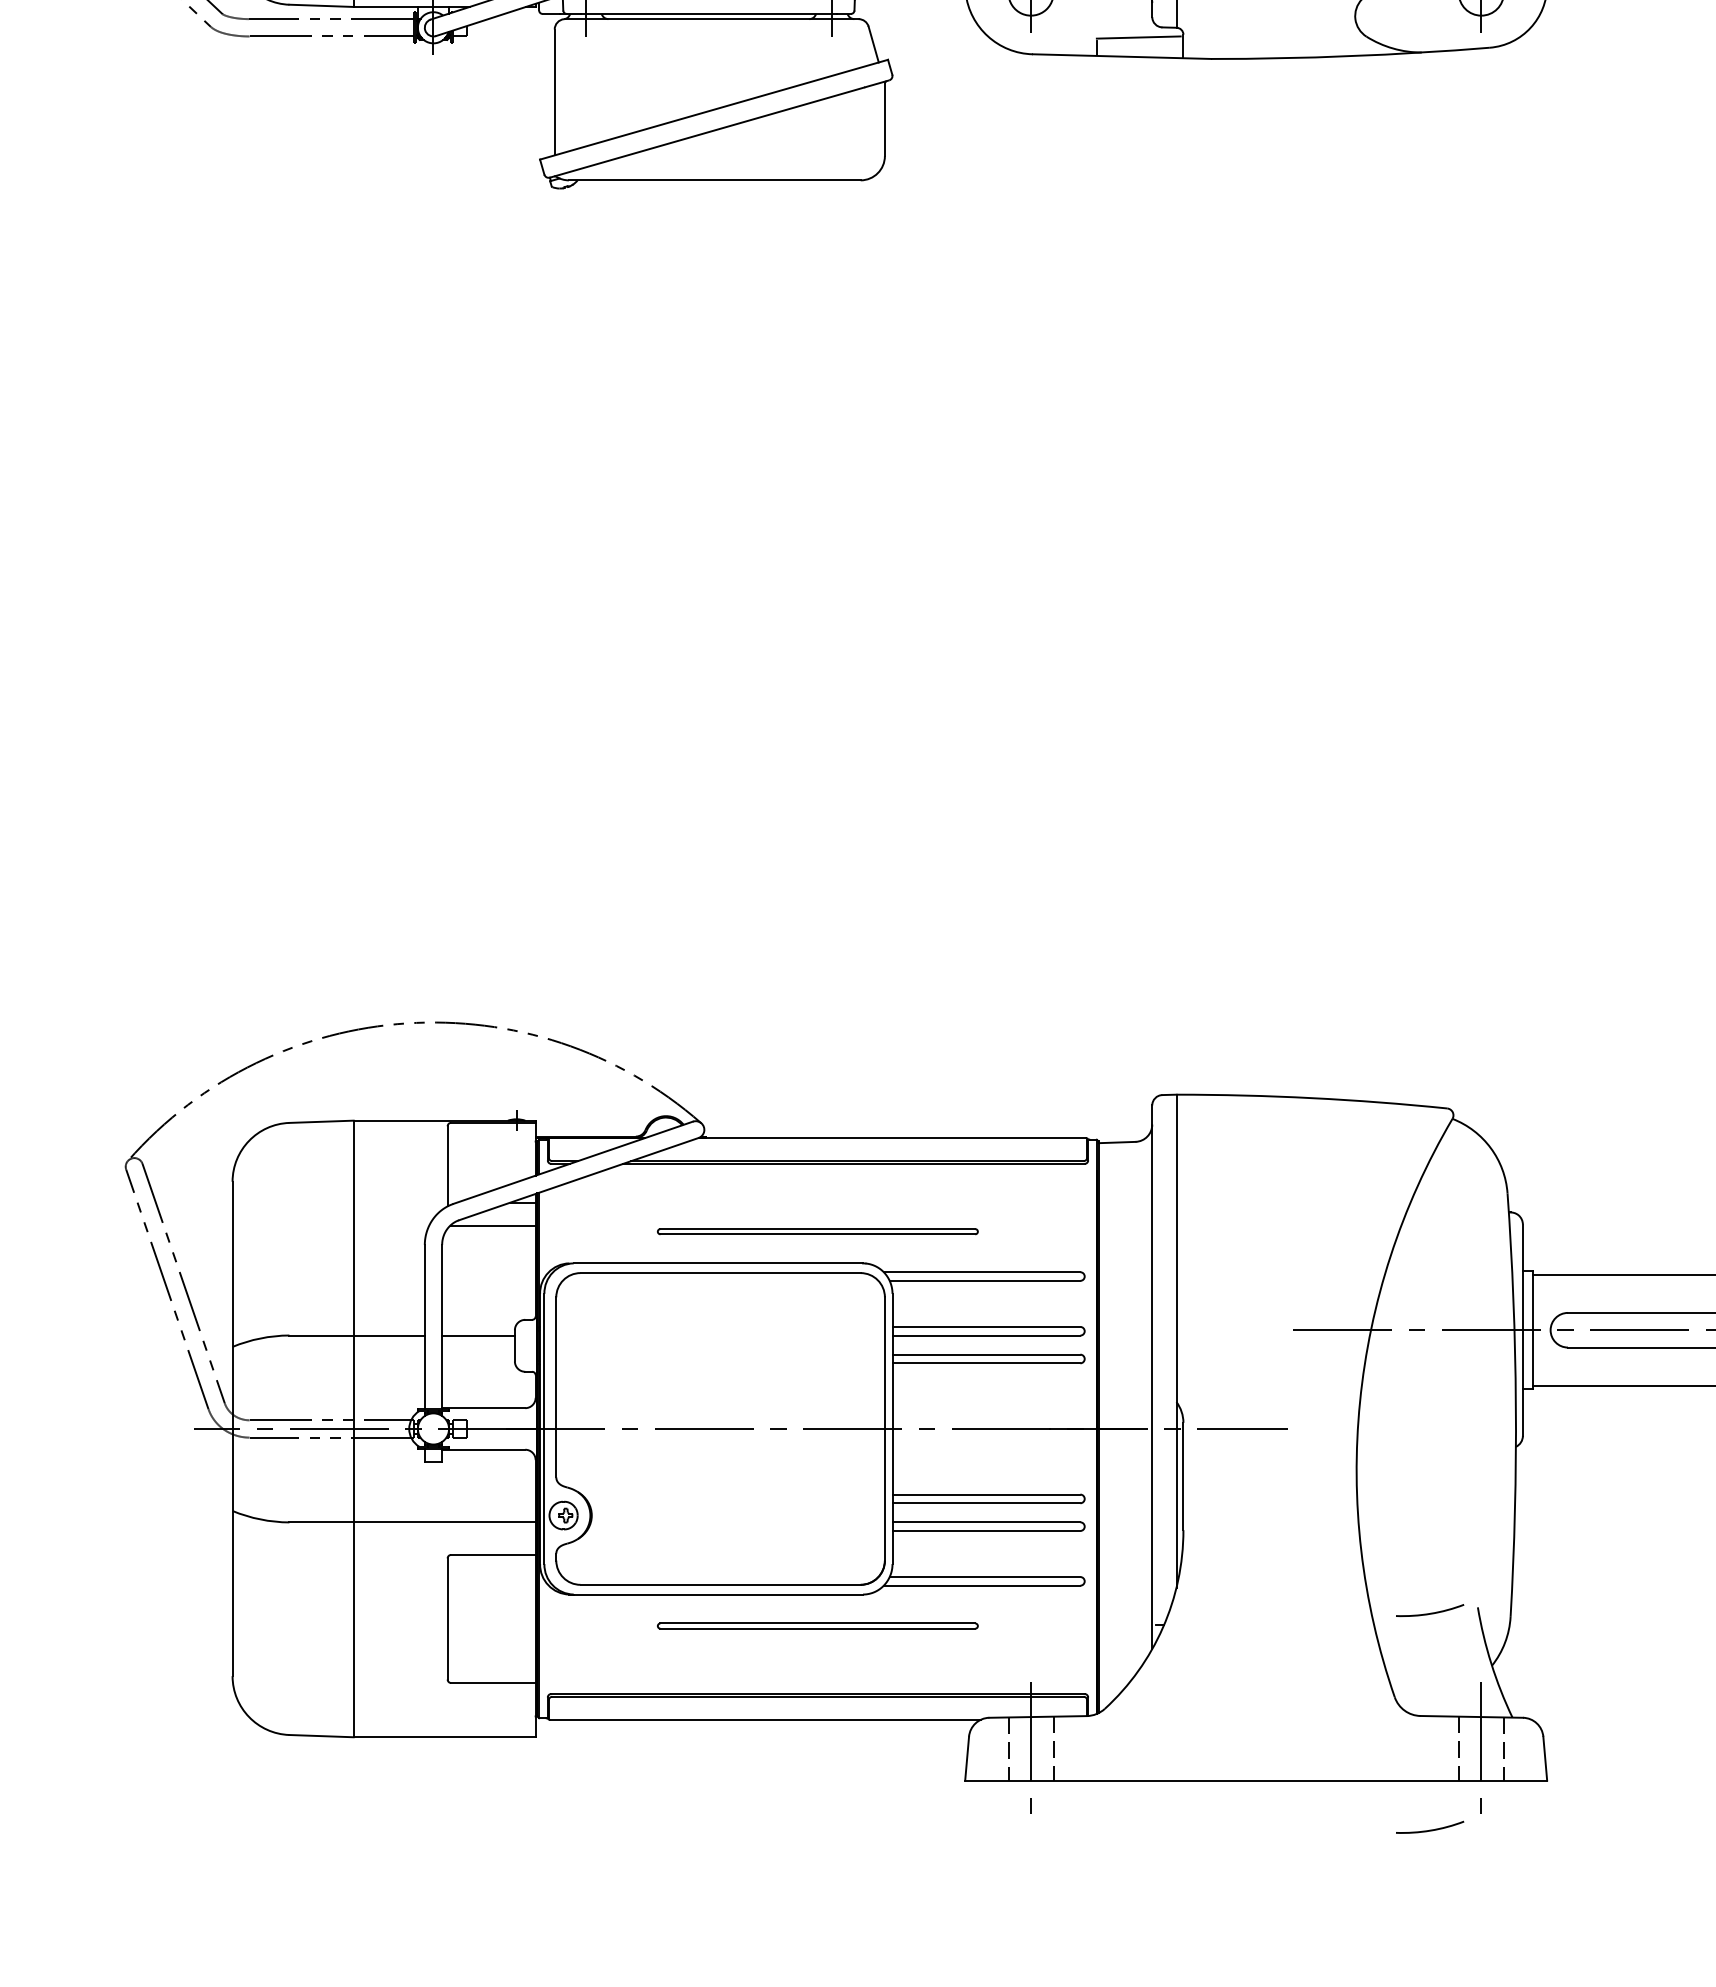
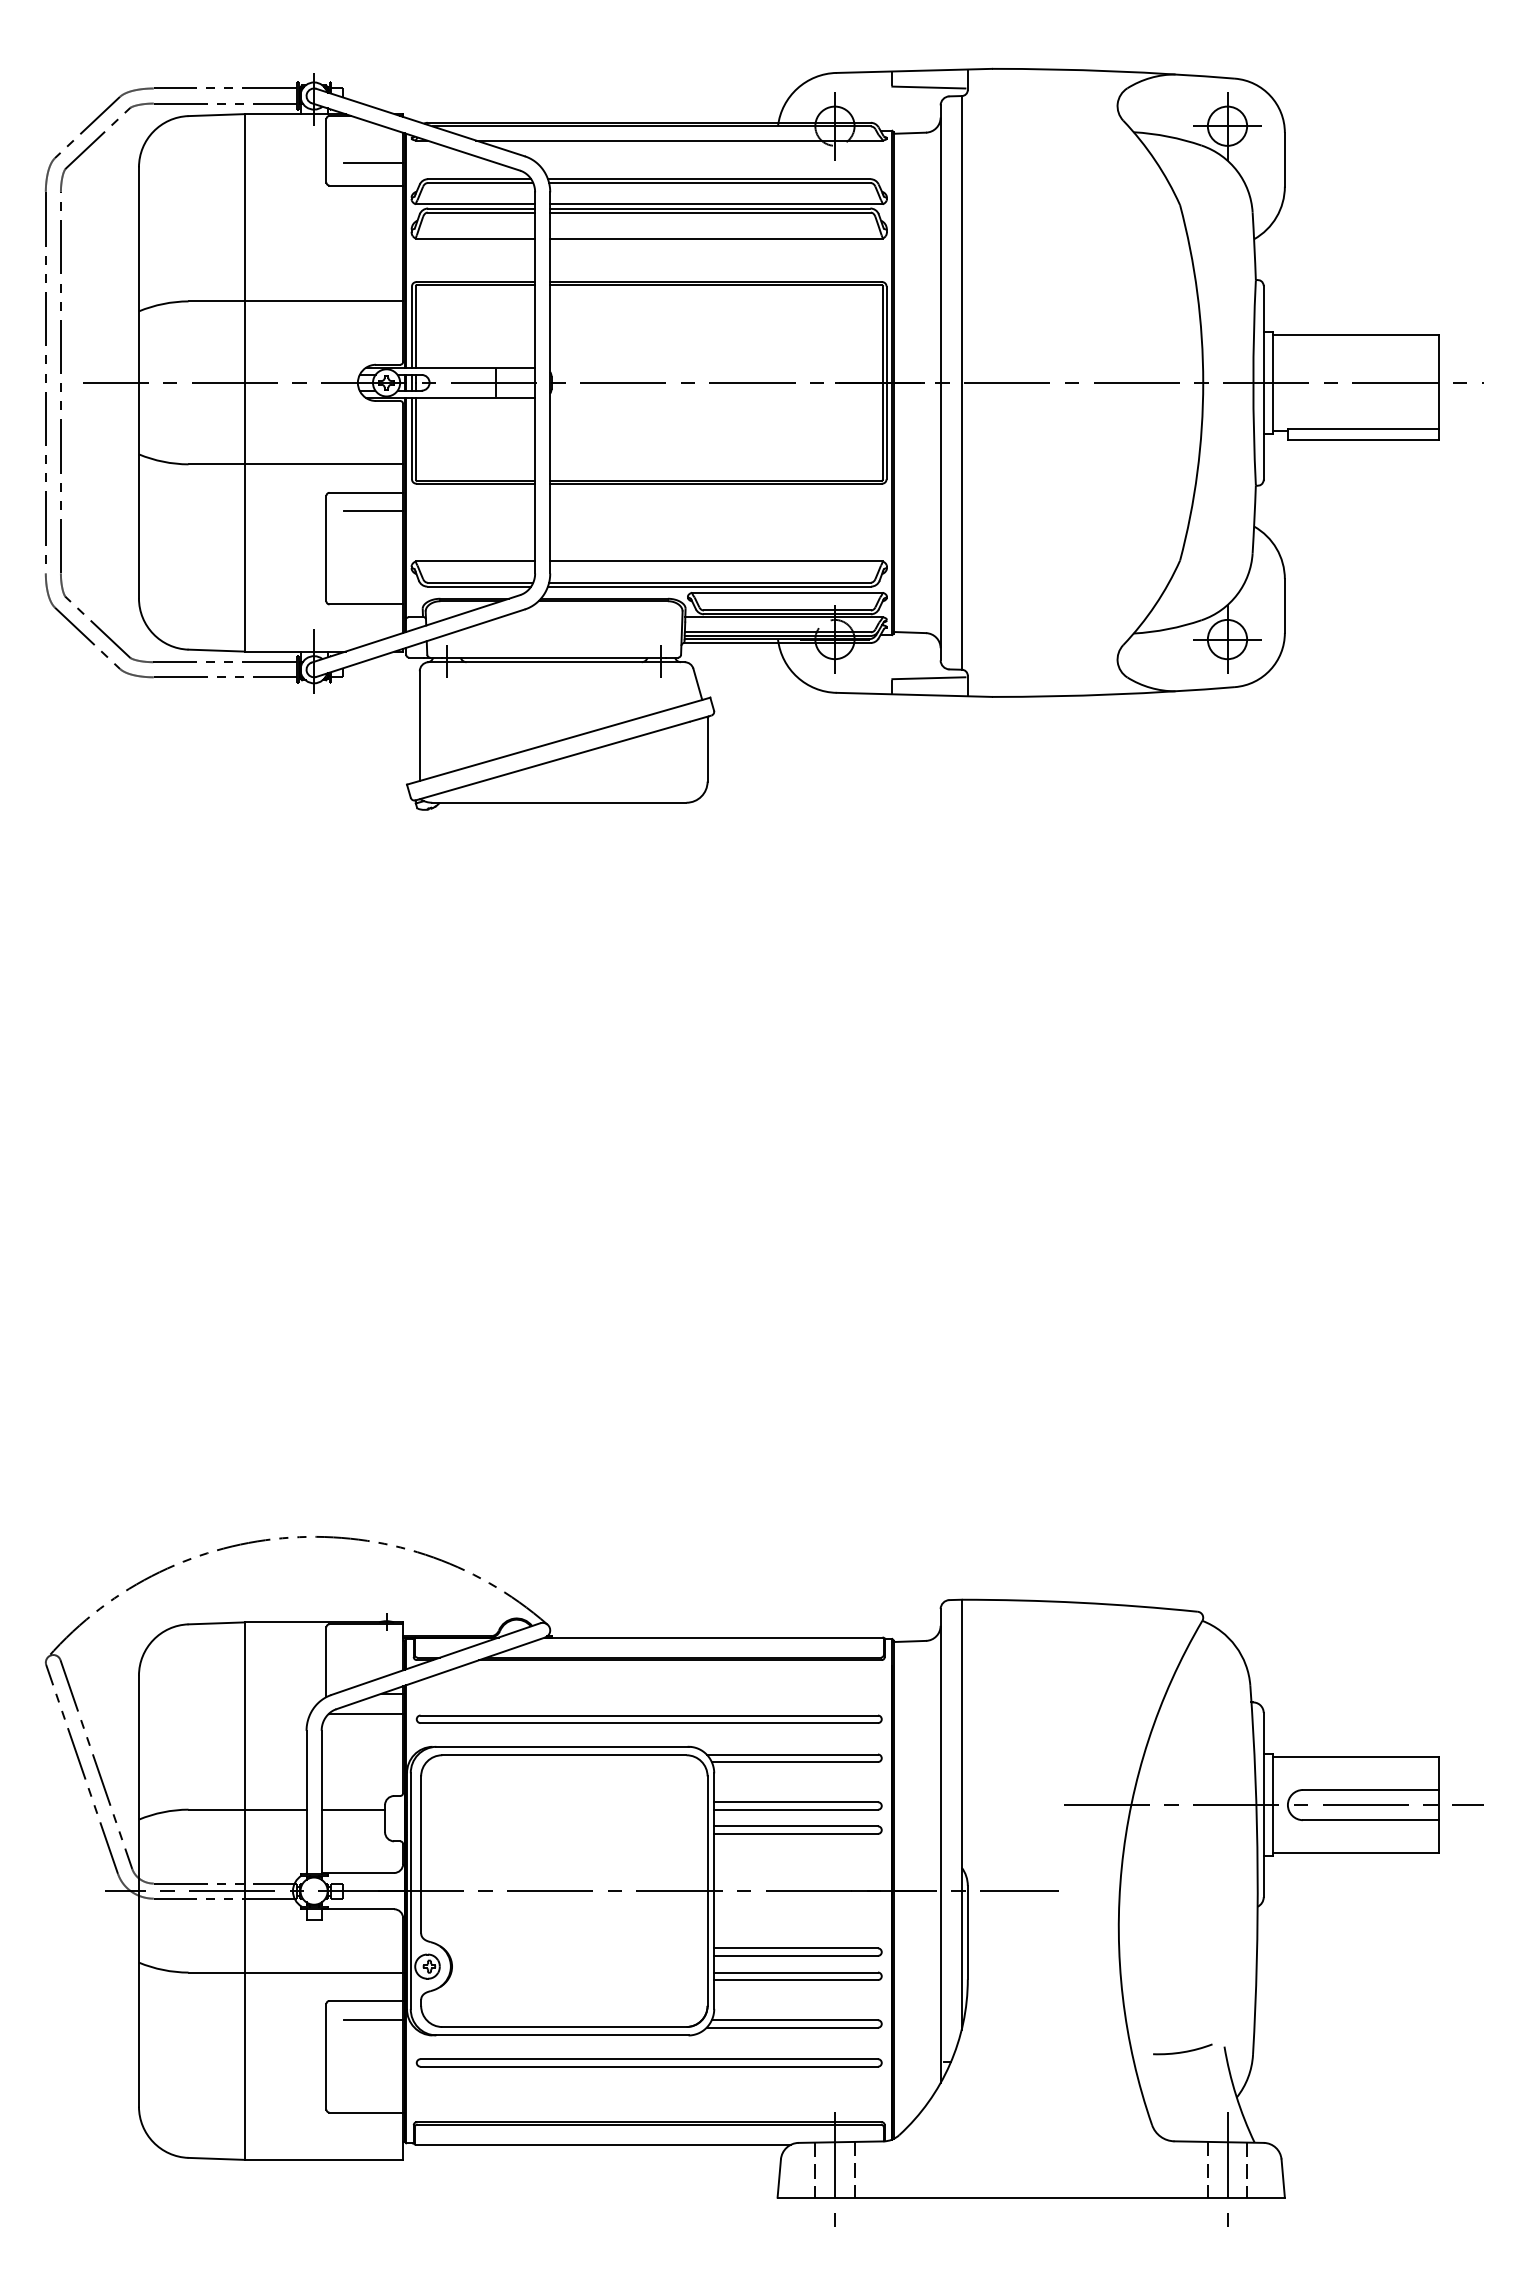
part: (817, 1230) -> (648, 1718), size x1.67
line: (501, 1576) -> (373, 2019), added
part: (817, 1625) -> (648, 2062), size x1.67
arc: (1429, 1829) -> (1182, 2240), removed

